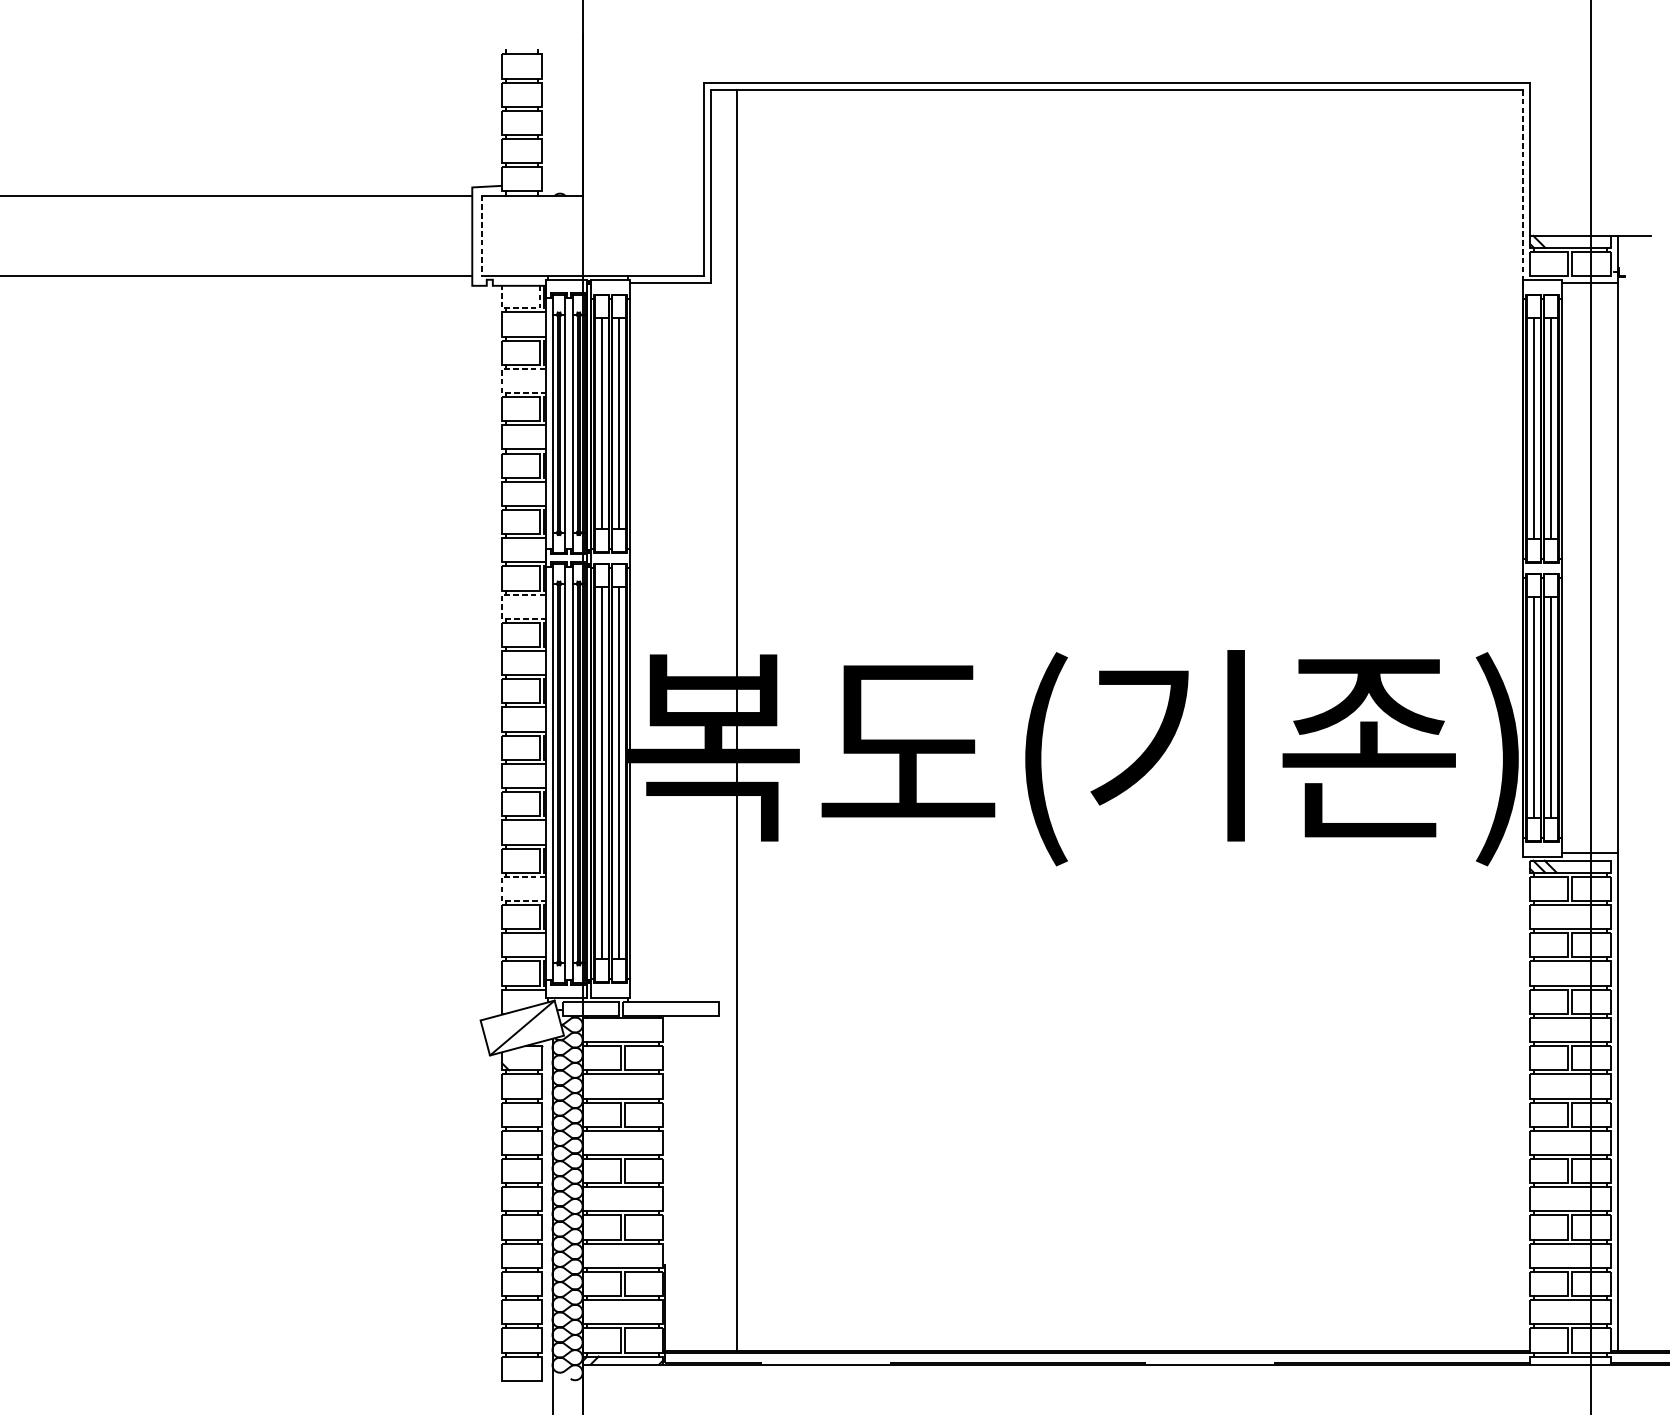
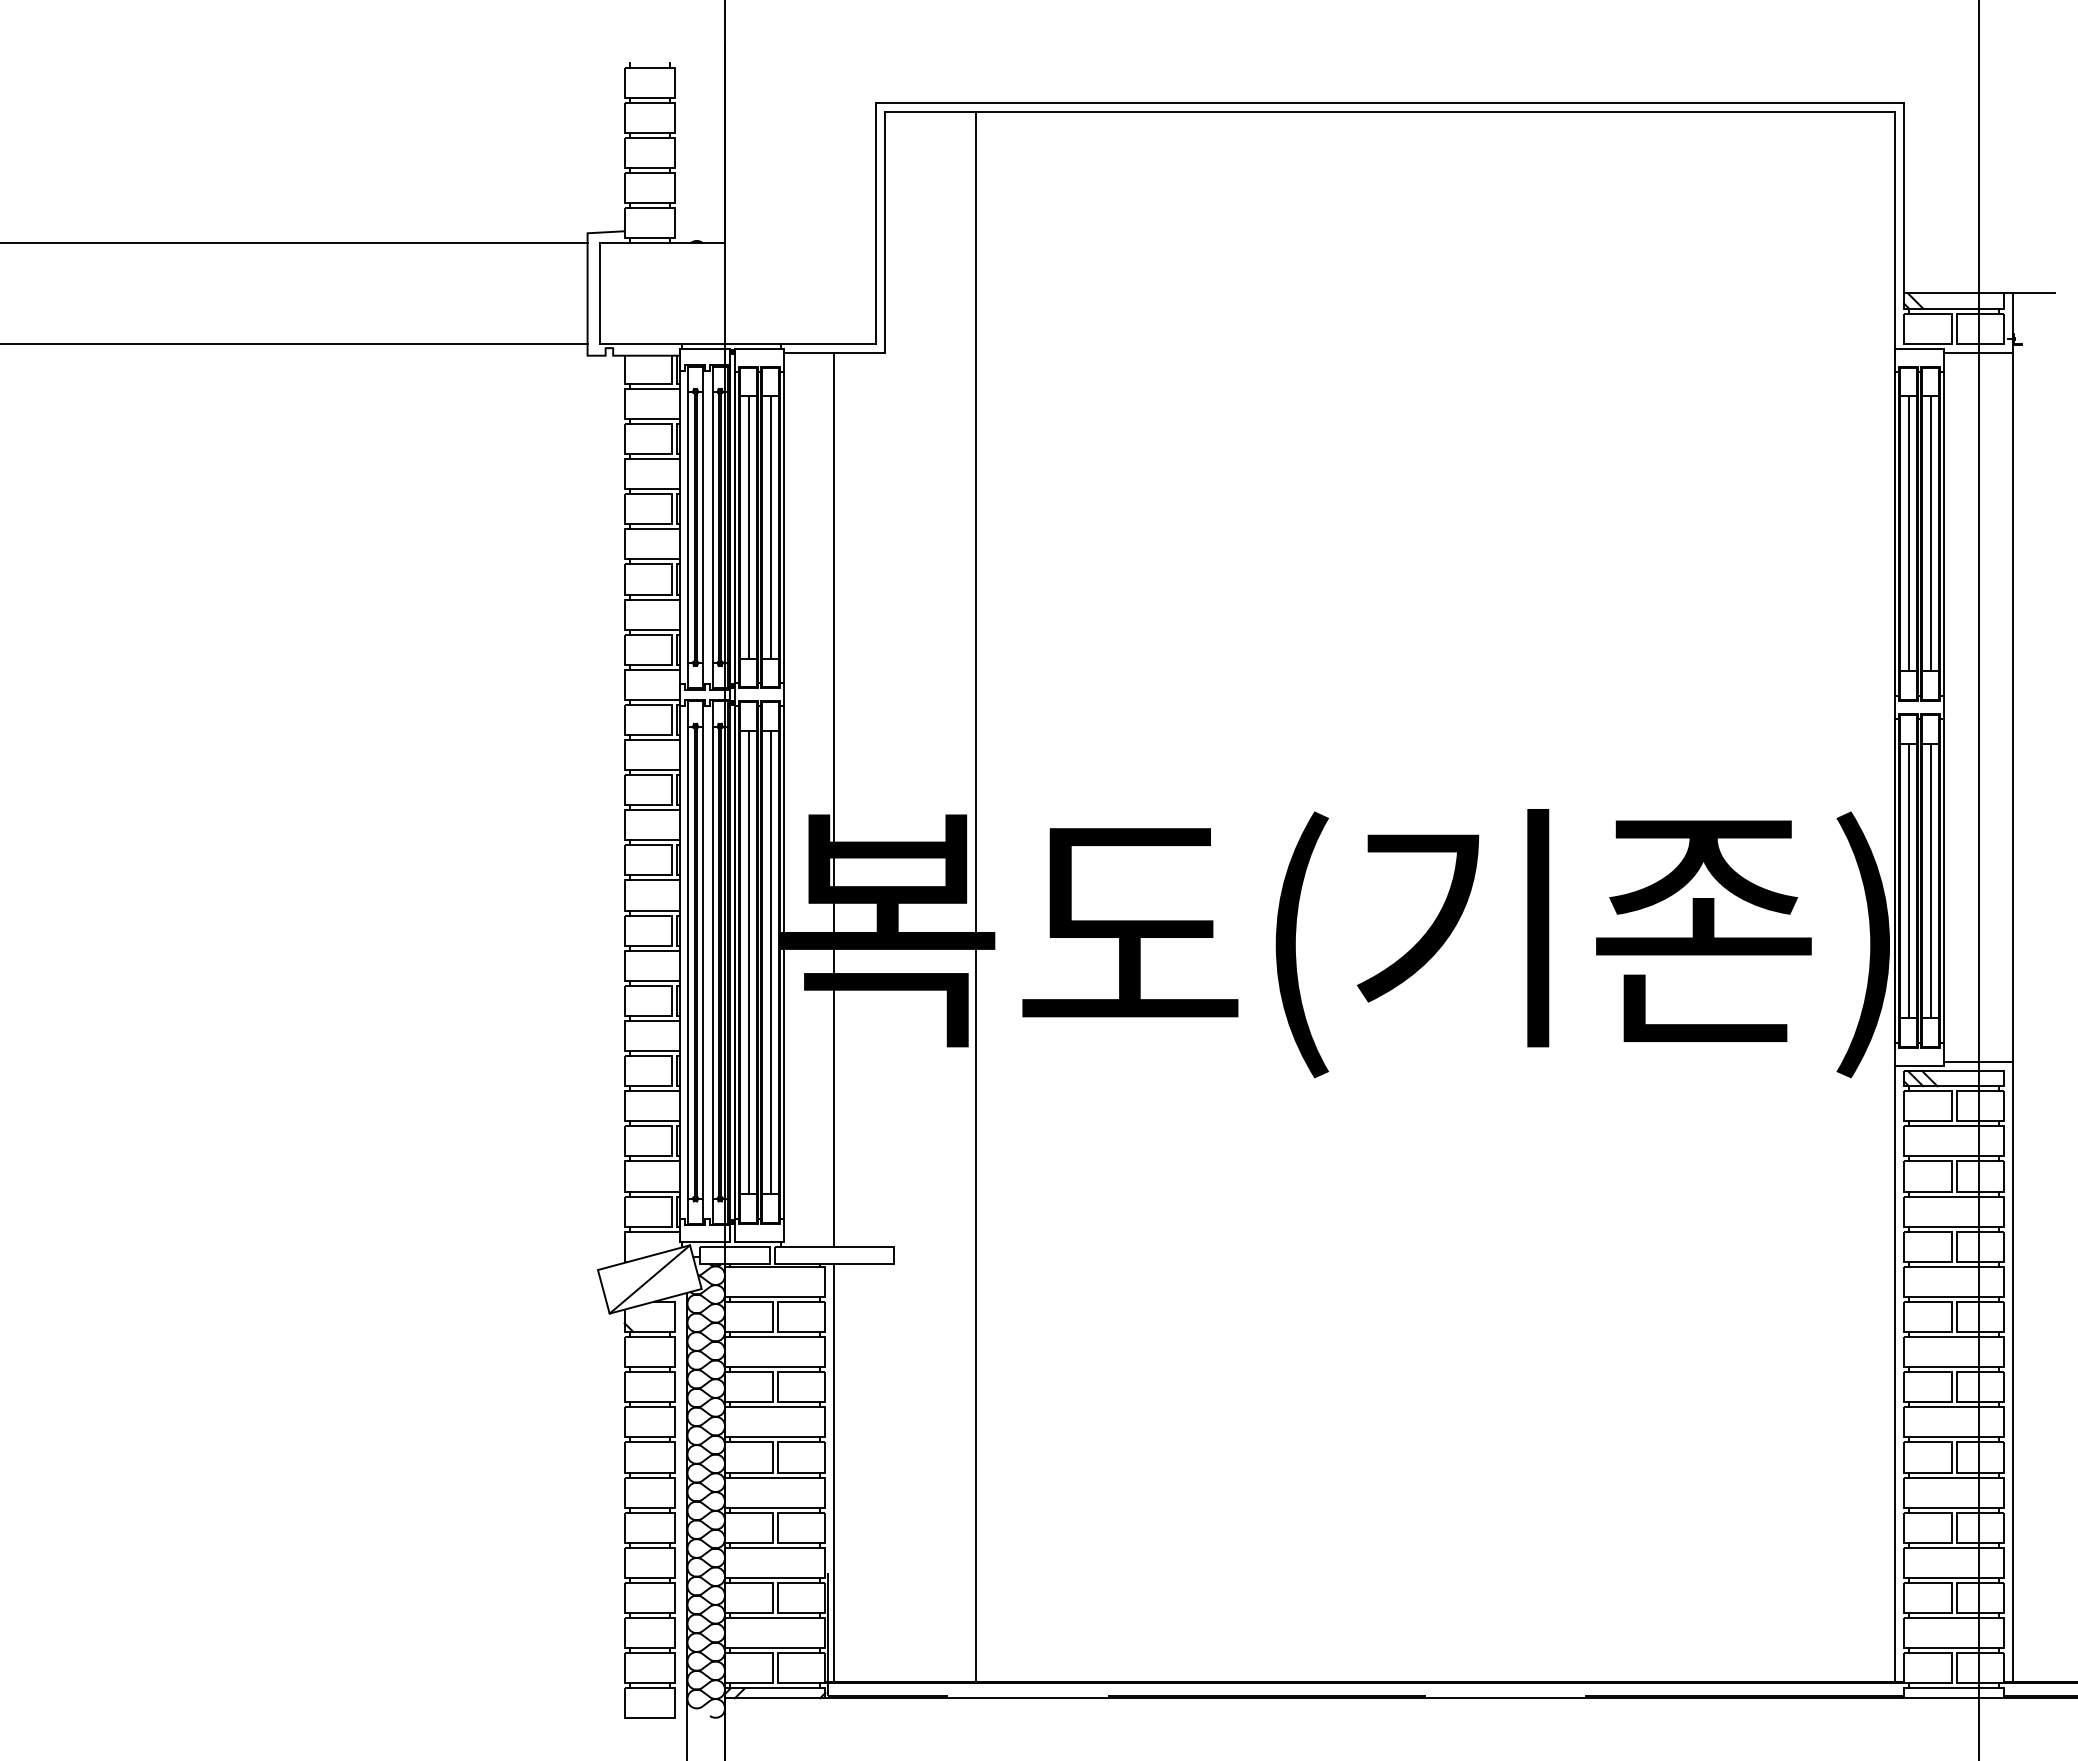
line: (1523, 185) -> (1895, 230), dashed -> solid
line: (481, 235) -> (599, 293), dashed -> solid
line: (521, 308) -> (648, 383), dashed -> solid
line: (501, 380) -> (624, 473), dashed -> solid
line: (501, 606) -> (624, 754), dashed -> solid
line: (670, 642) -> (834, 799), added
line: (736, 720) -> (975, 896), moved
line: (501, 888) -> (624, 1105), dashed -> solid
line: (1523, 1103) -> (1895, 1373), added
line: (670, 1183) -> (834, 1472), added

